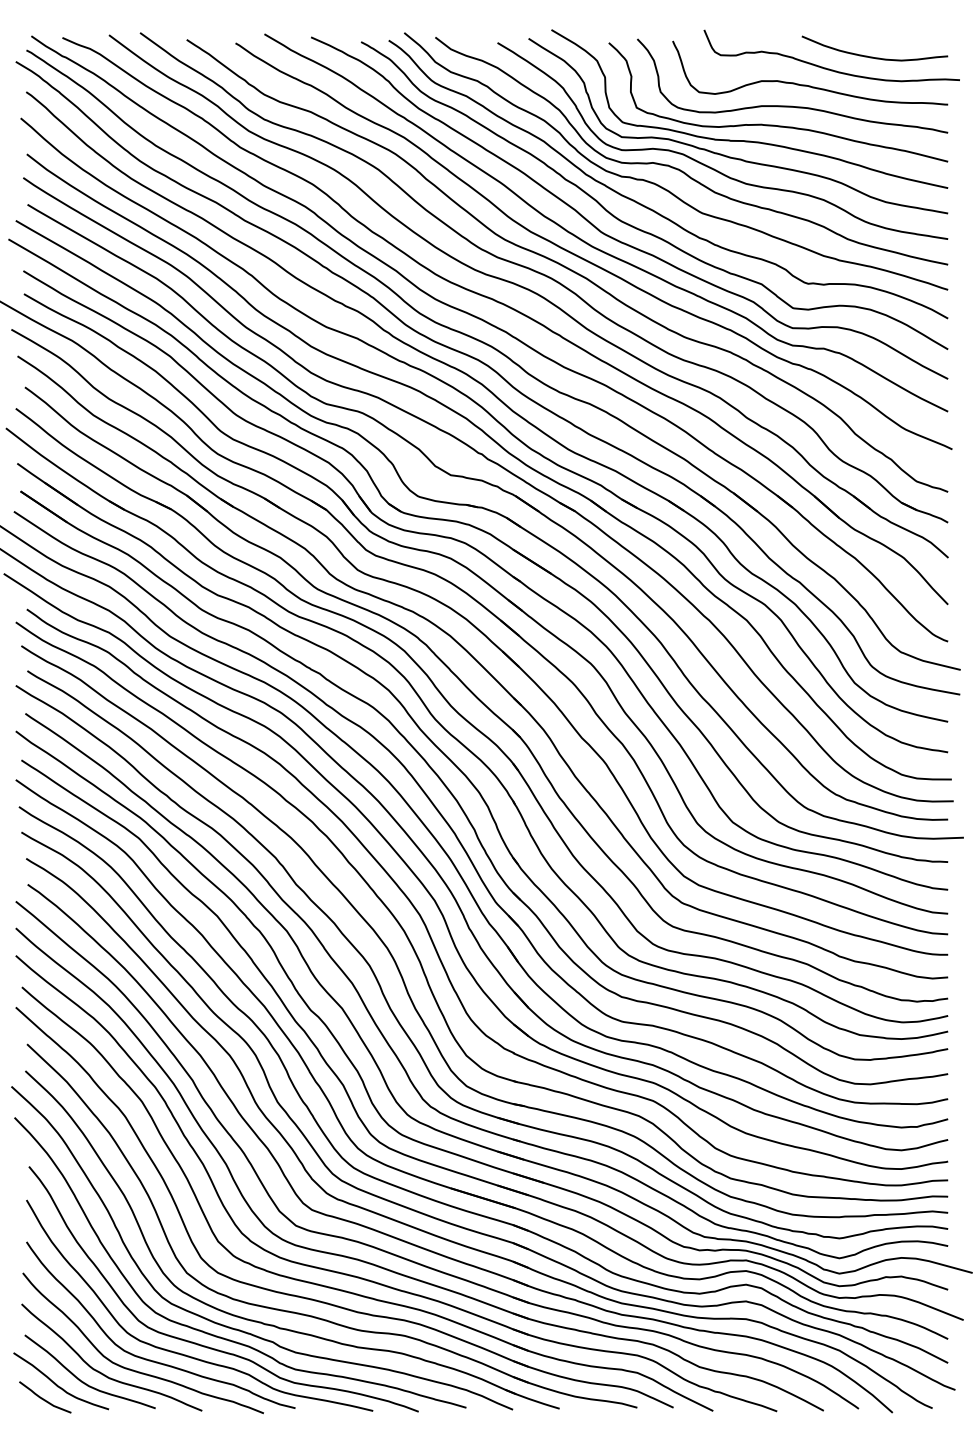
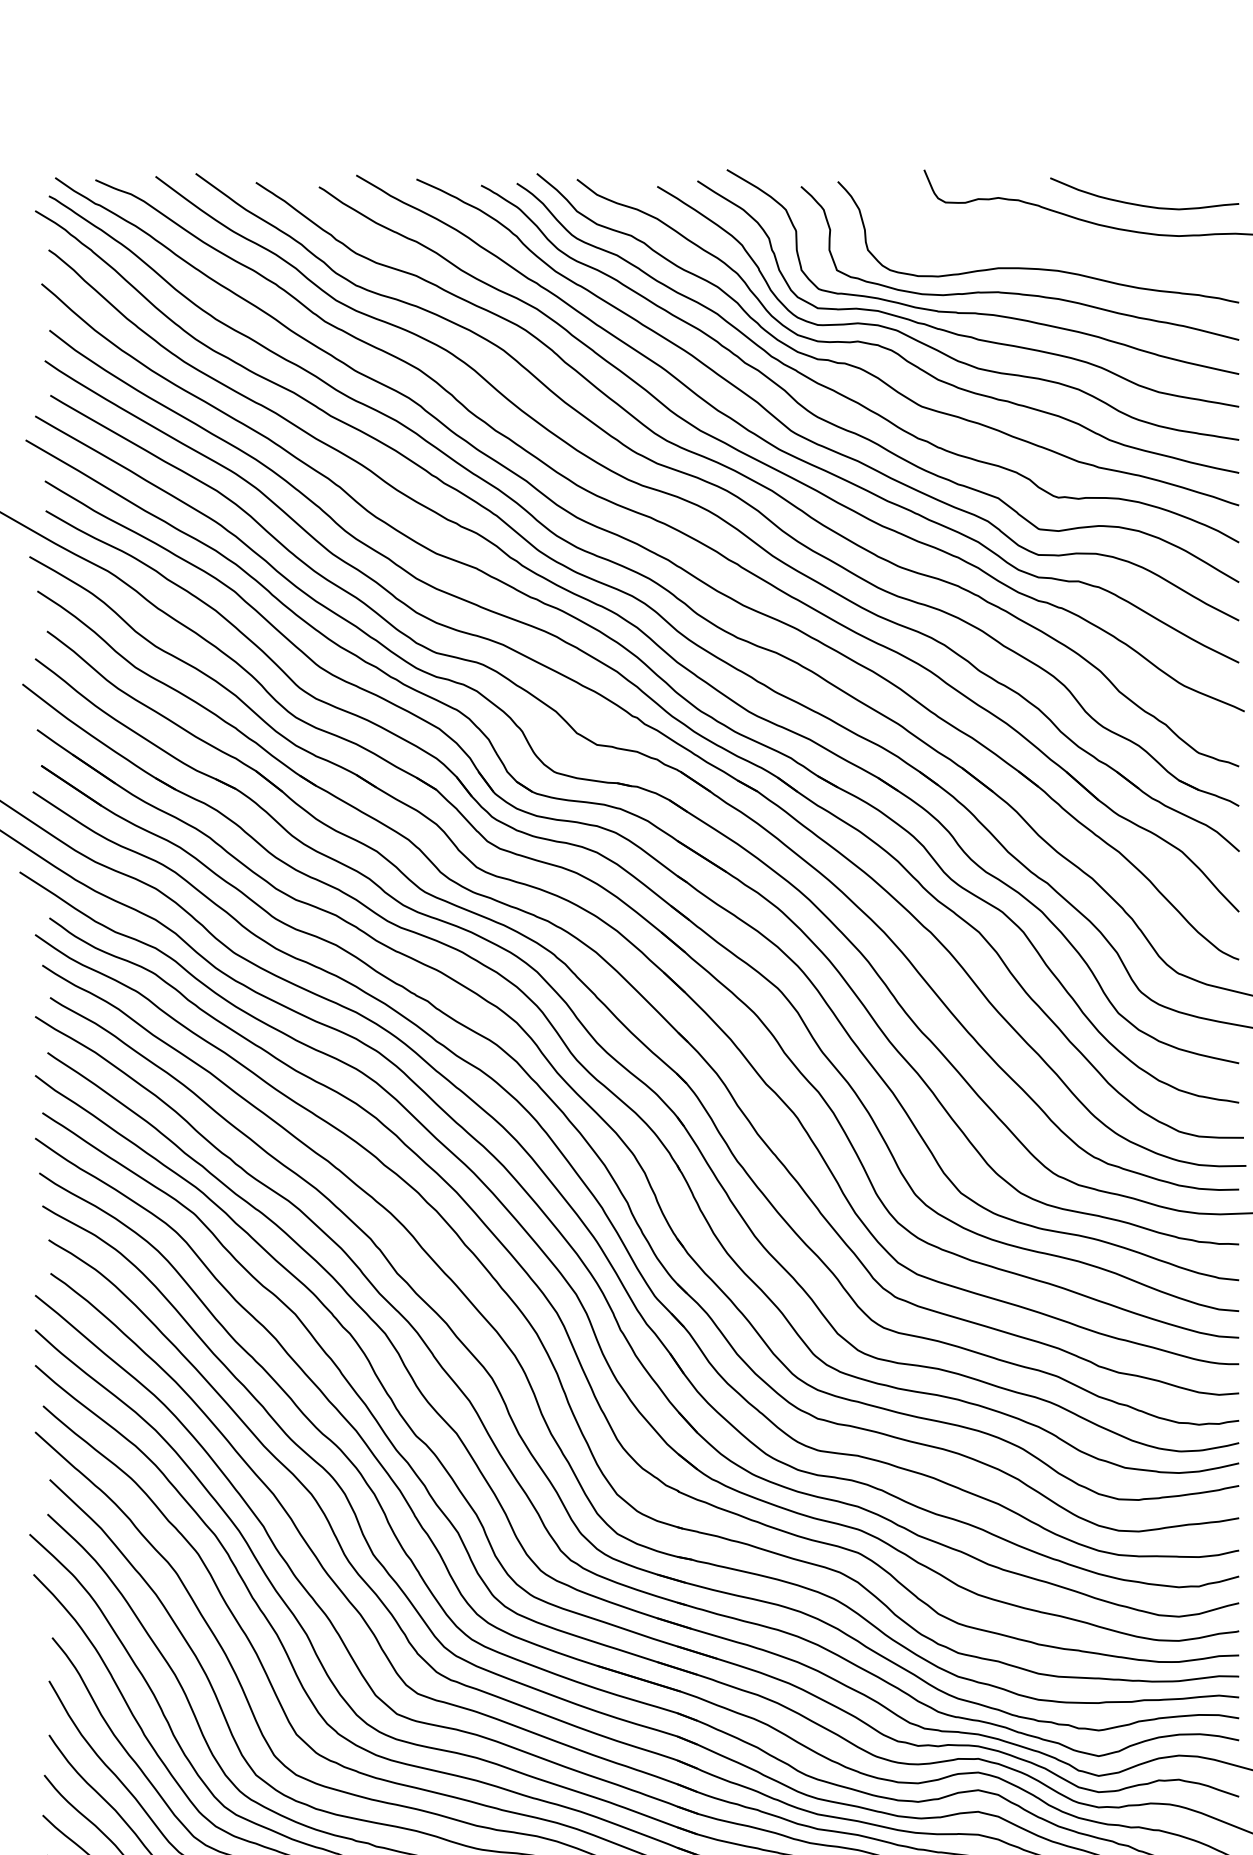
curve: (806, 84) -> (1056, 240), removed

